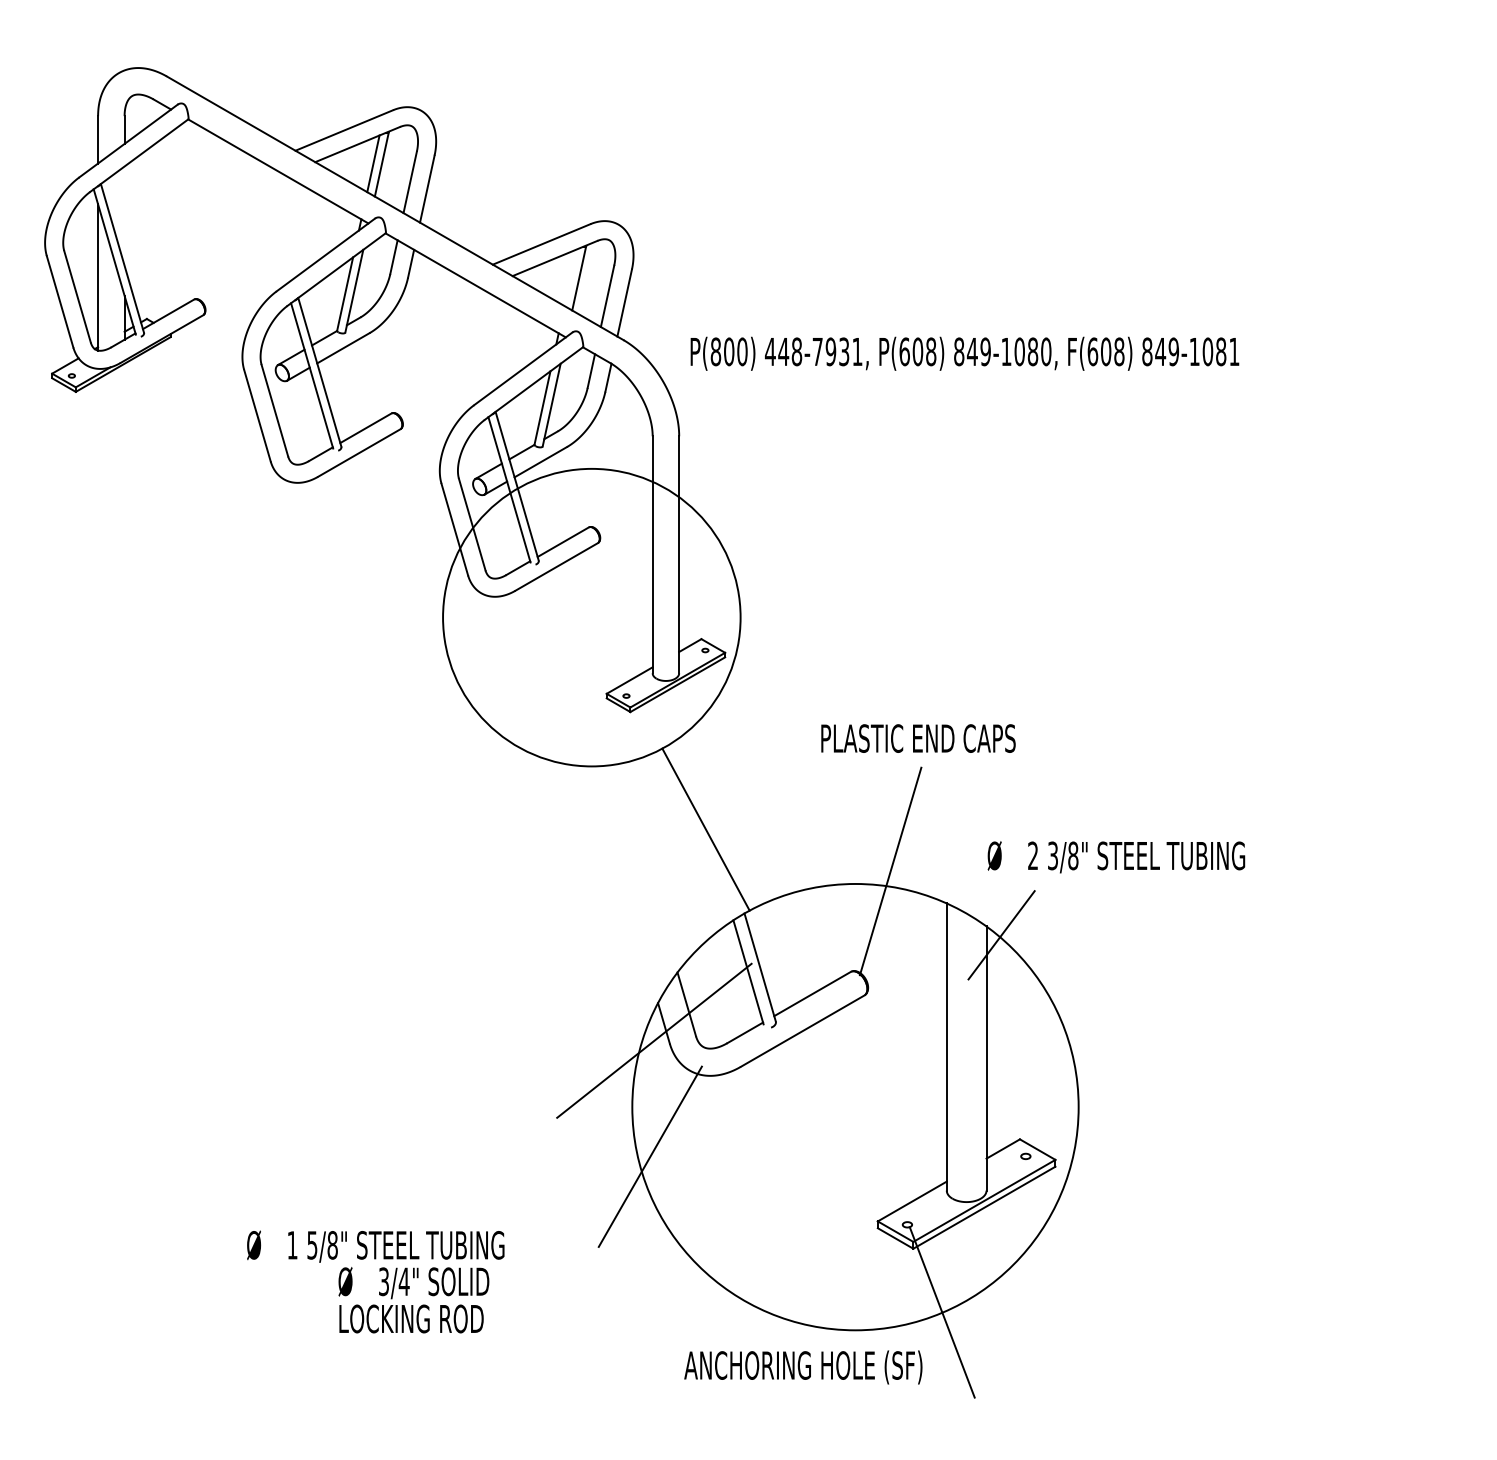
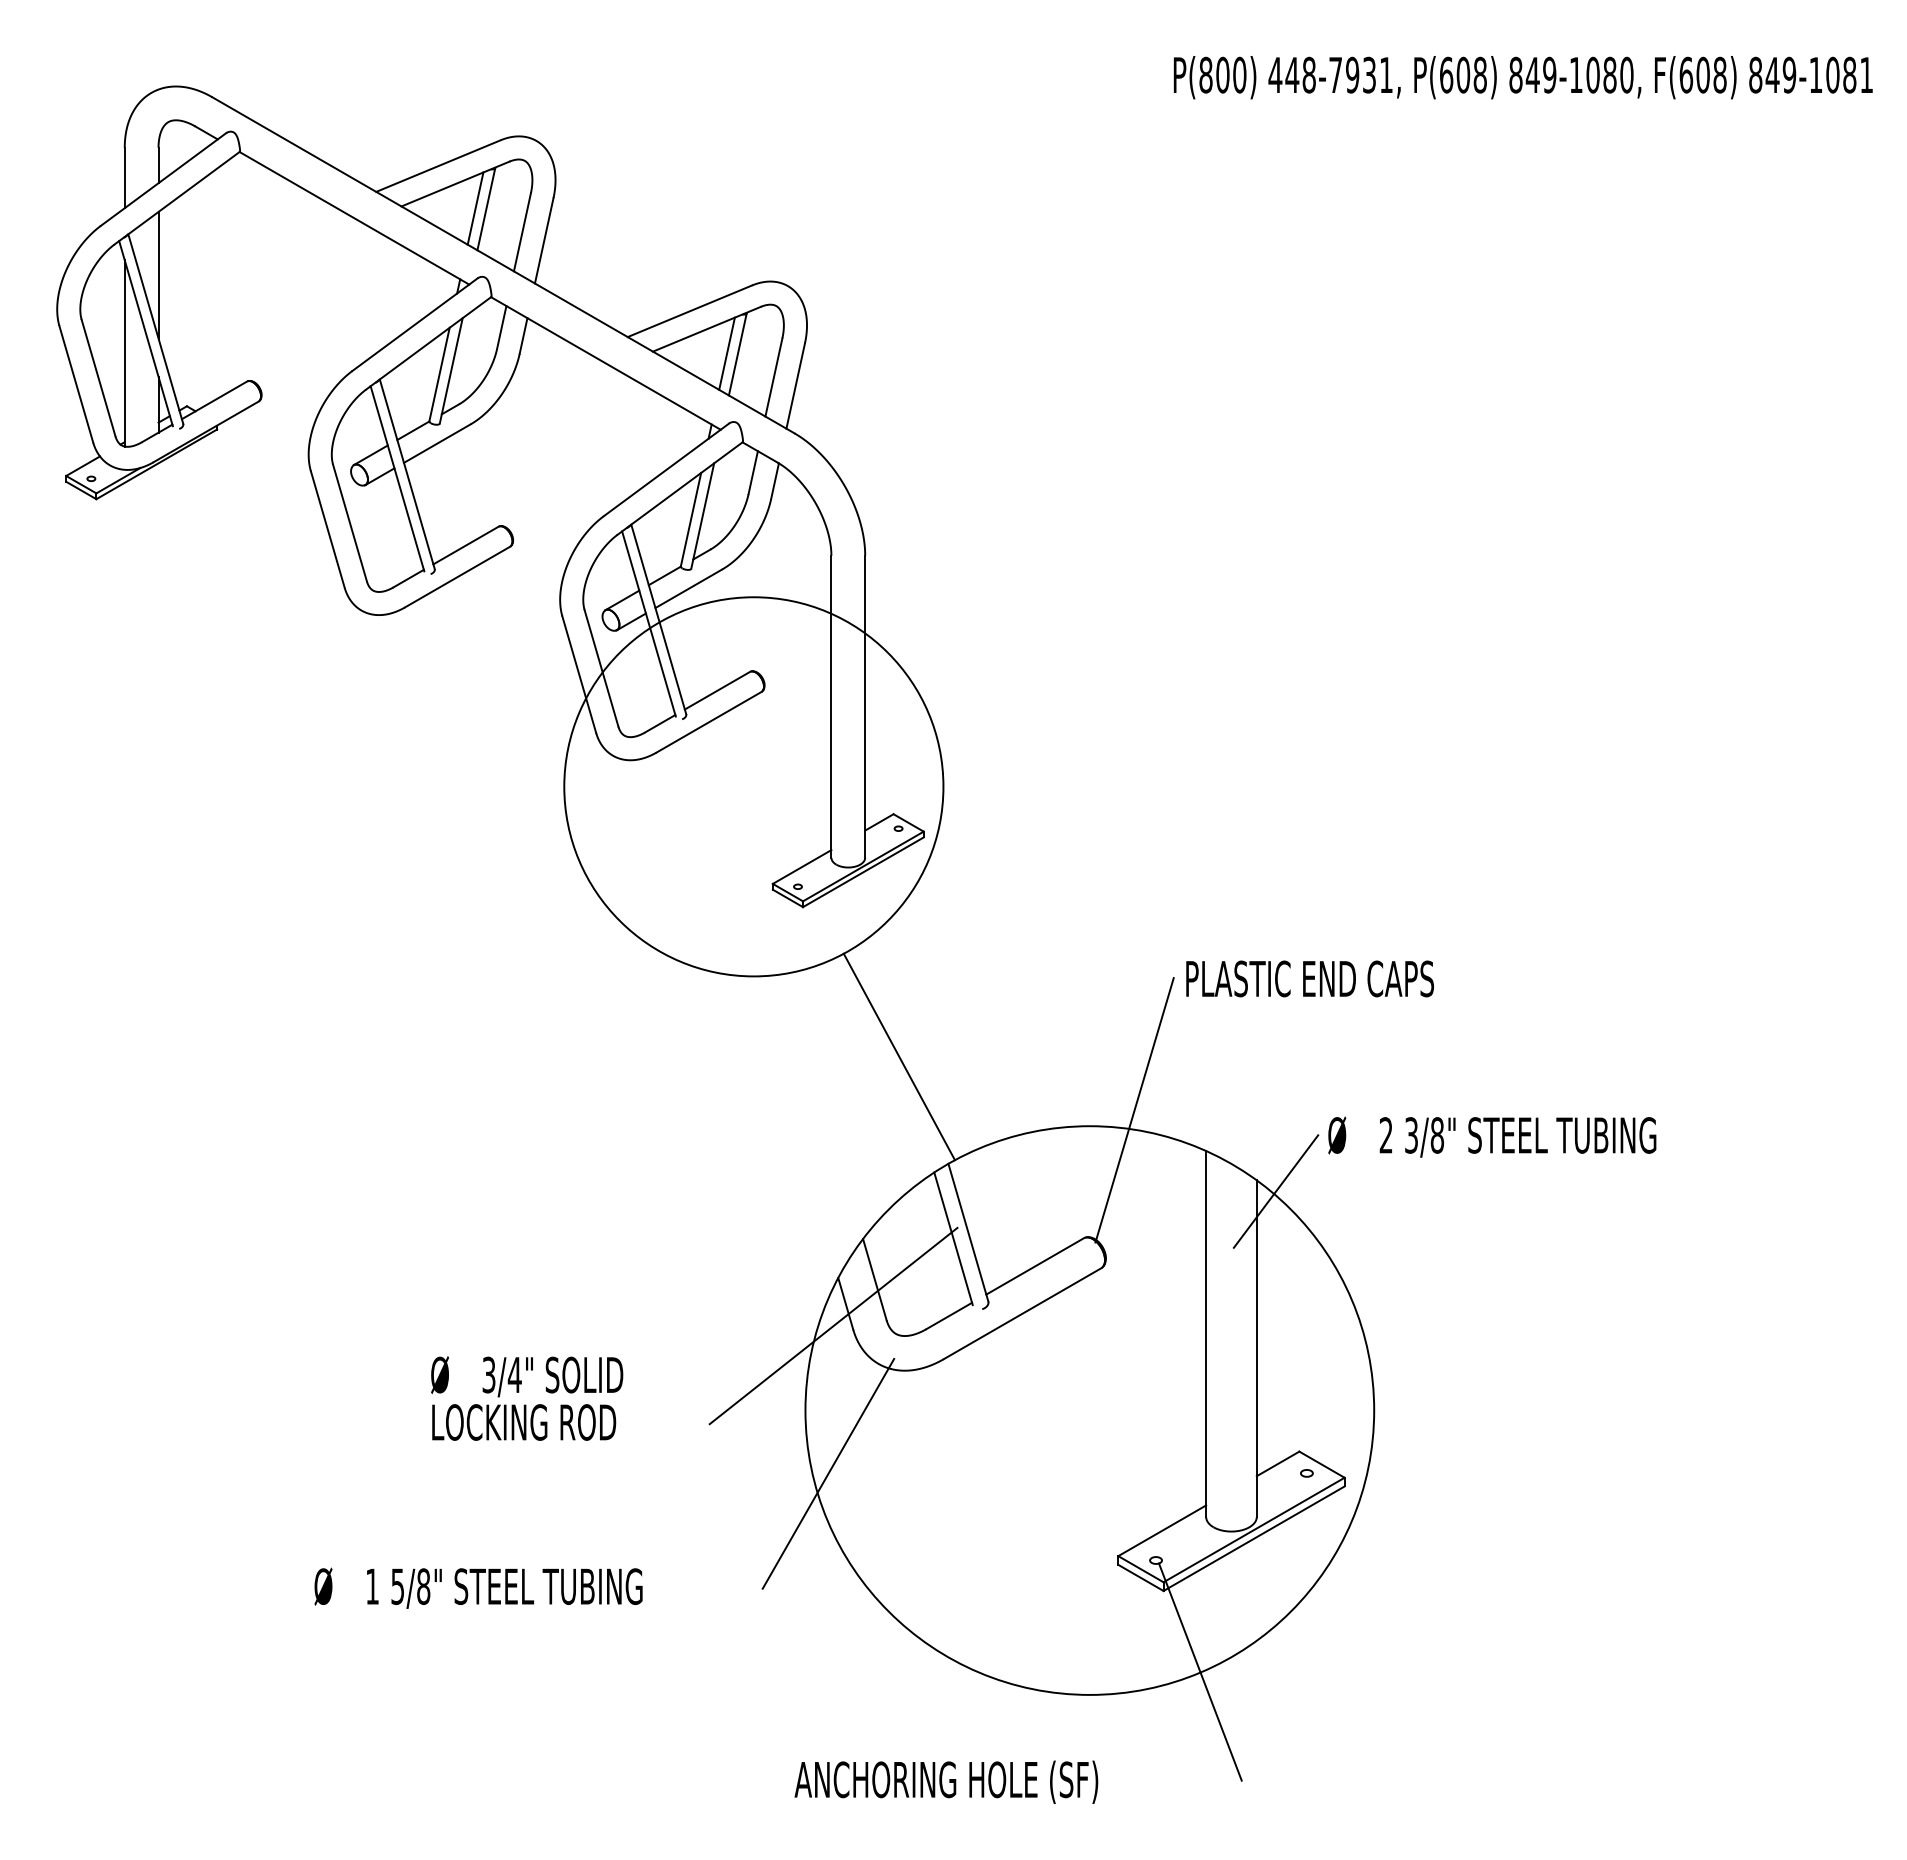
line: (124, 215) -> (158, 274), added
line: (570, 277) -> (726, 353), added
text: (964, 353) -> (1522, 77), moved
text: (918, 738) -> (1309, 978), moved
text: (1116, 856) -> (1492, 1136), moved
text: (414, 1300) -> (527, 1398), moved
text: (803, 1366) -> (946, 1781), moved

